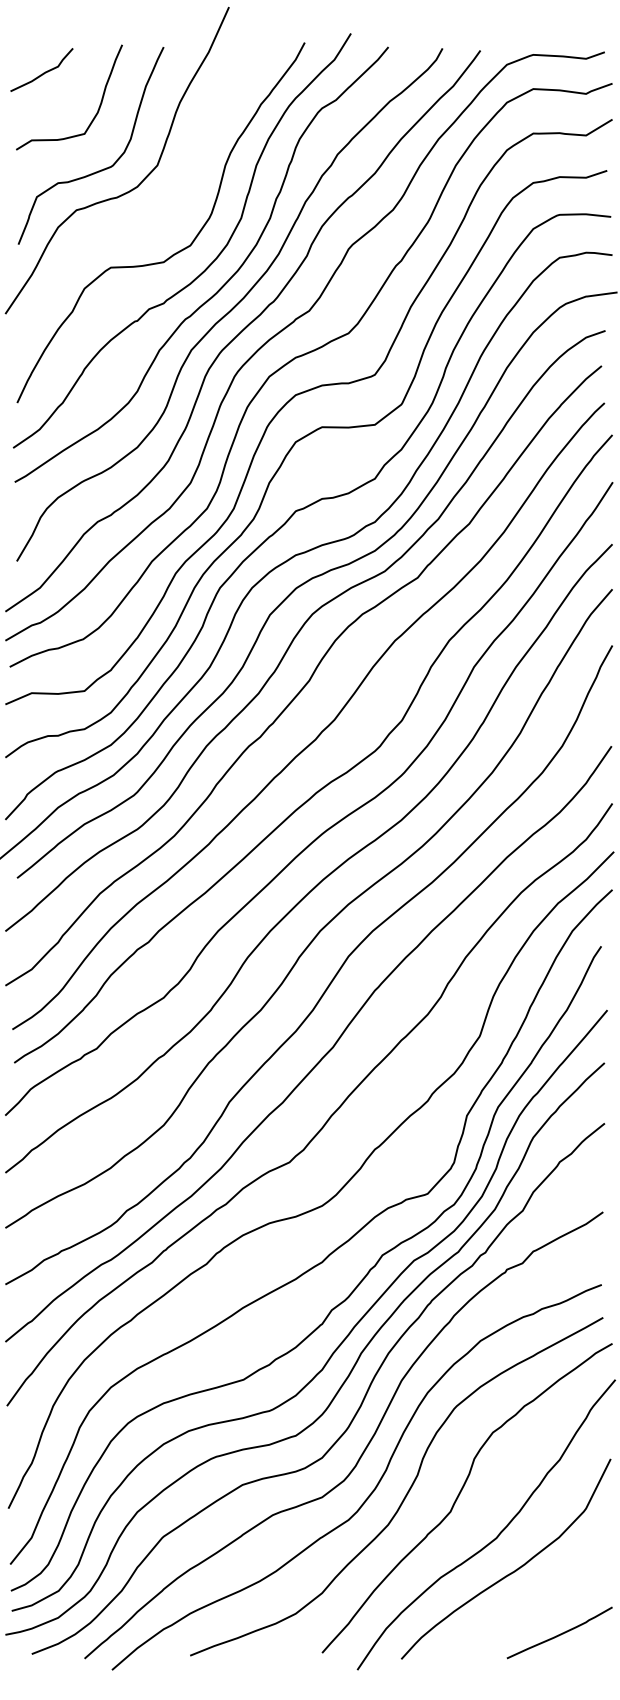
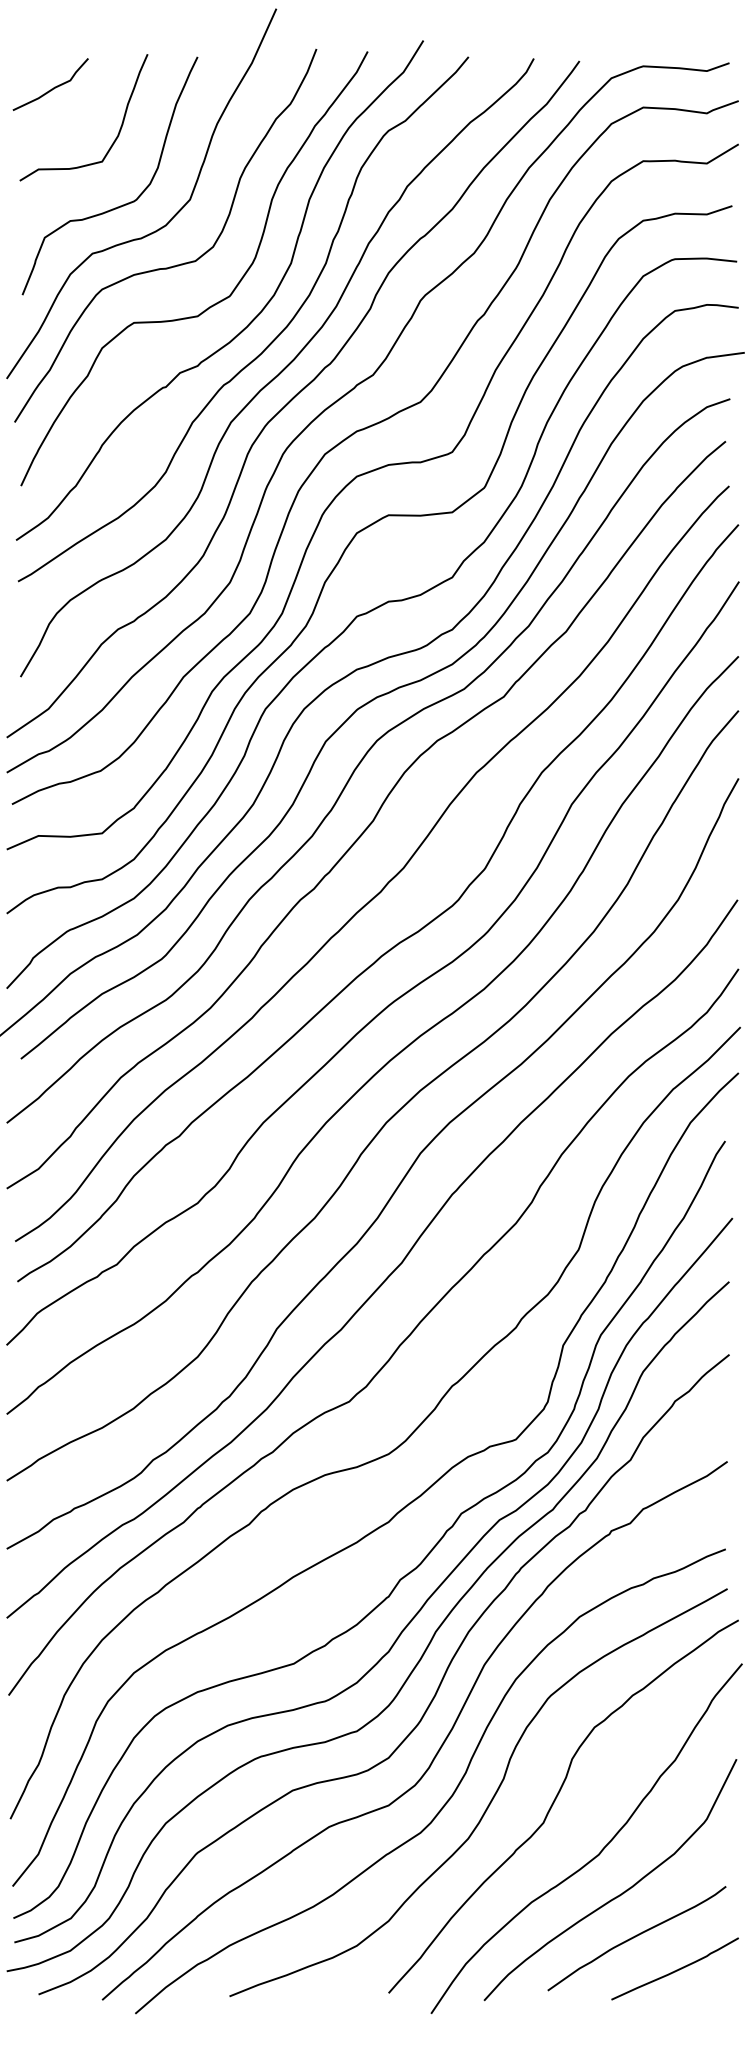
curve: (143, 220) -> (173, 265), added
curve: (526, 1606) -> (635, 1937), added

